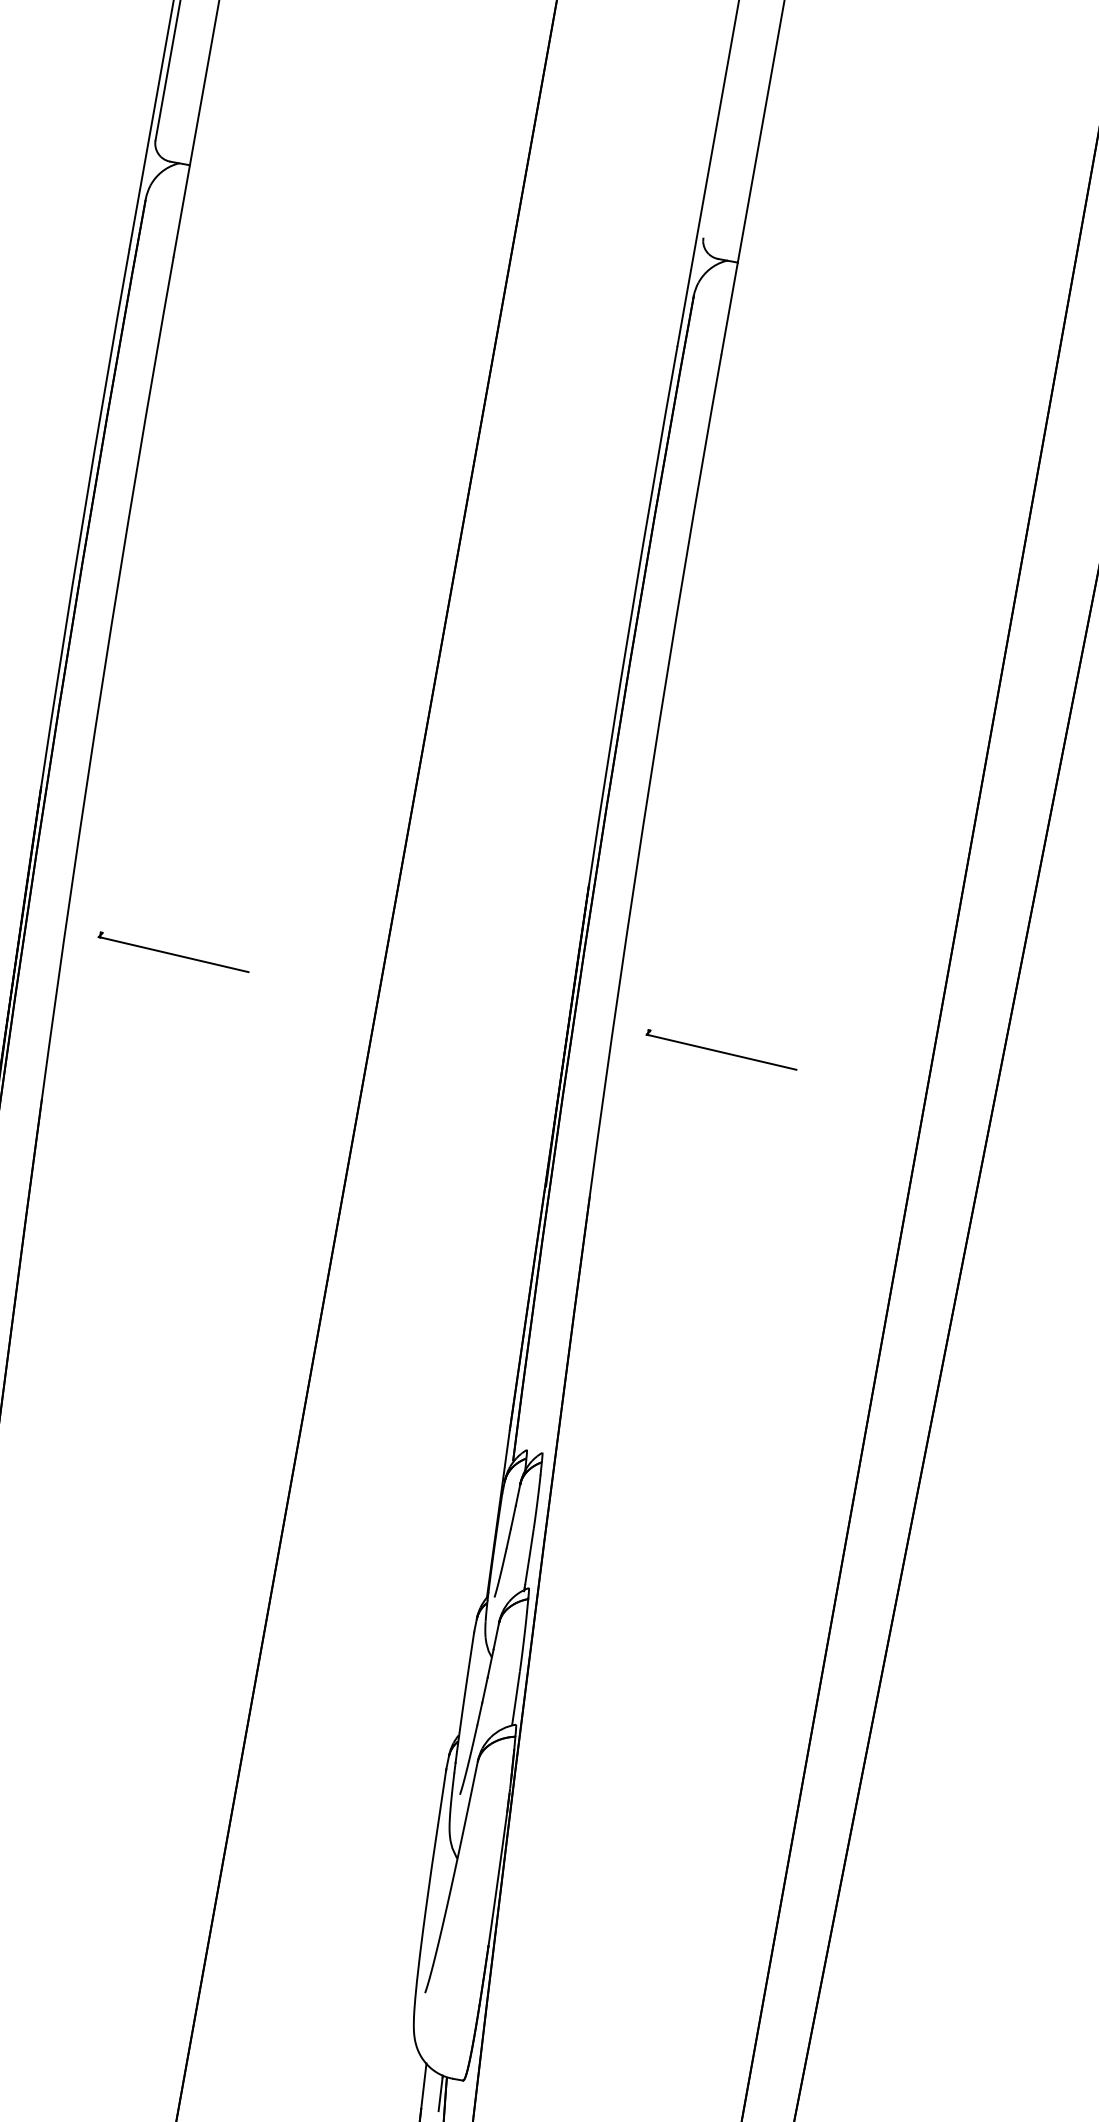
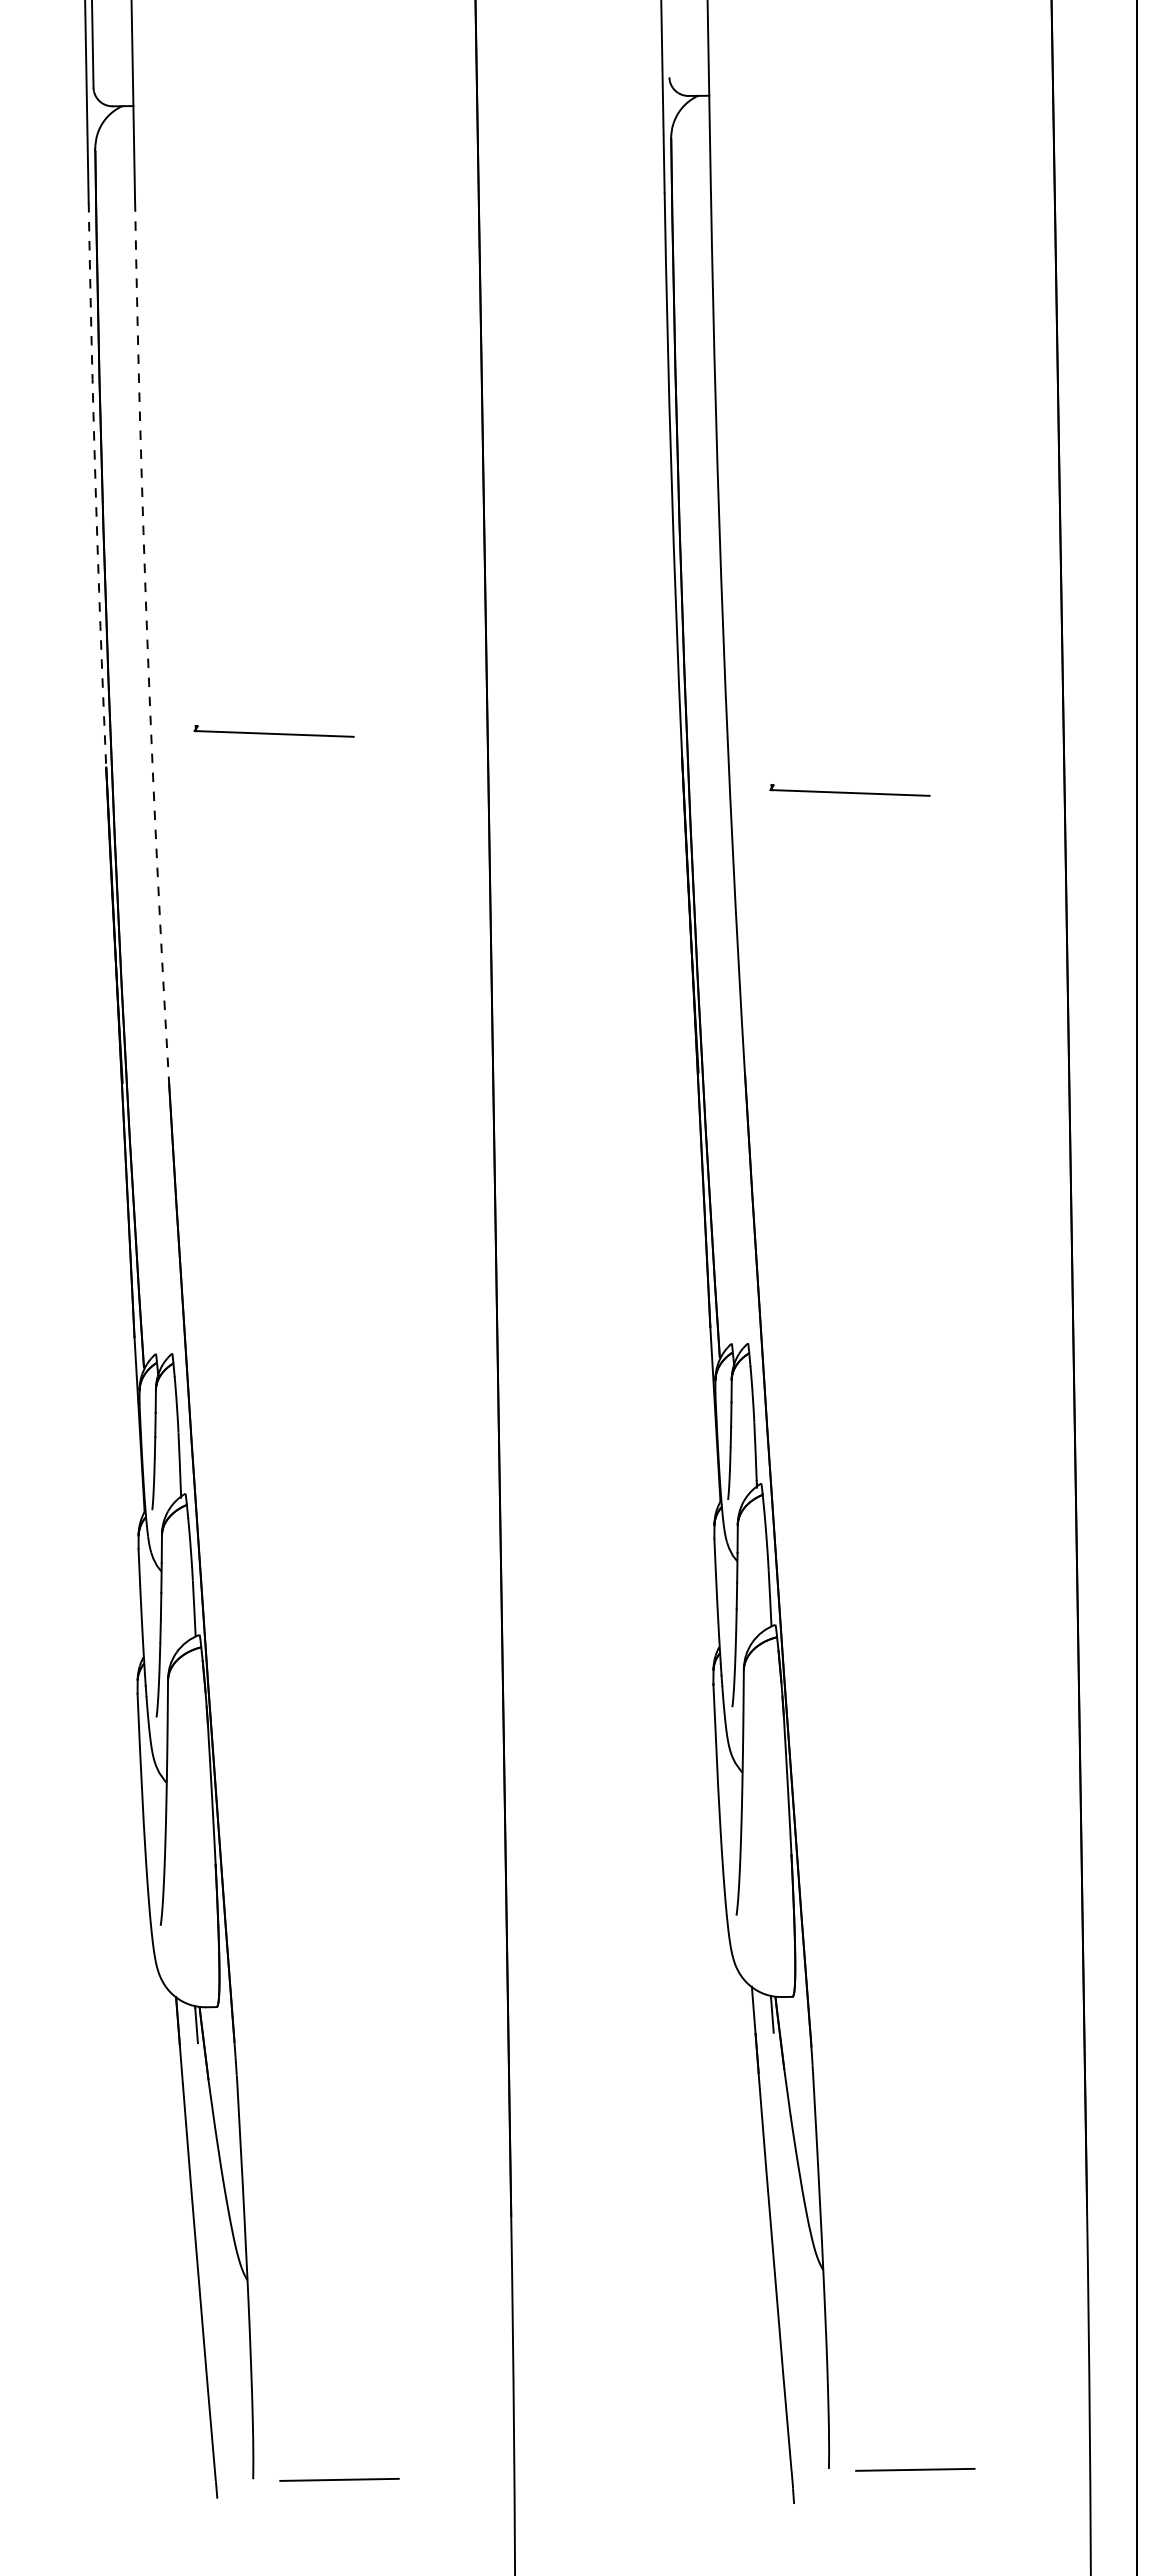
arc: (83, 517) -> (95, 485), solid -> dashed
arc: (103, 676) -> (147, 642), solid -> dashed
part: (173, 952) -> (273, 731), moved
part: (721, 1049) -> (849, 790), moved

